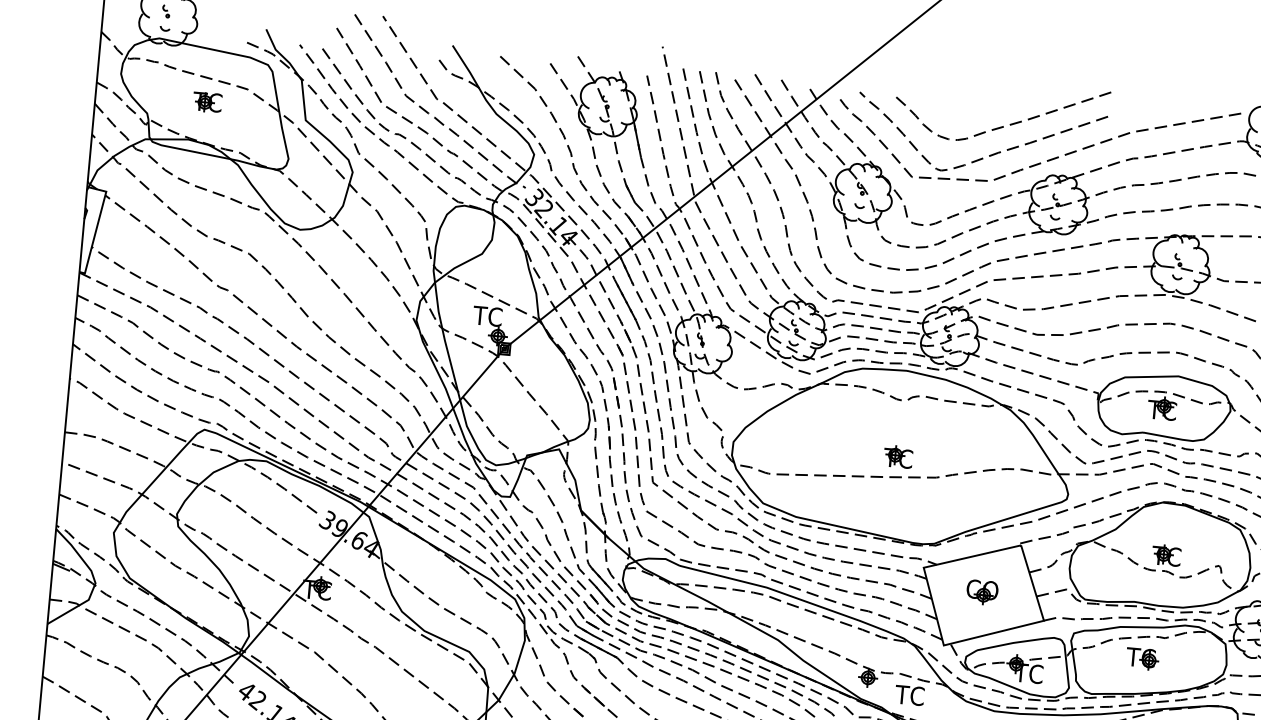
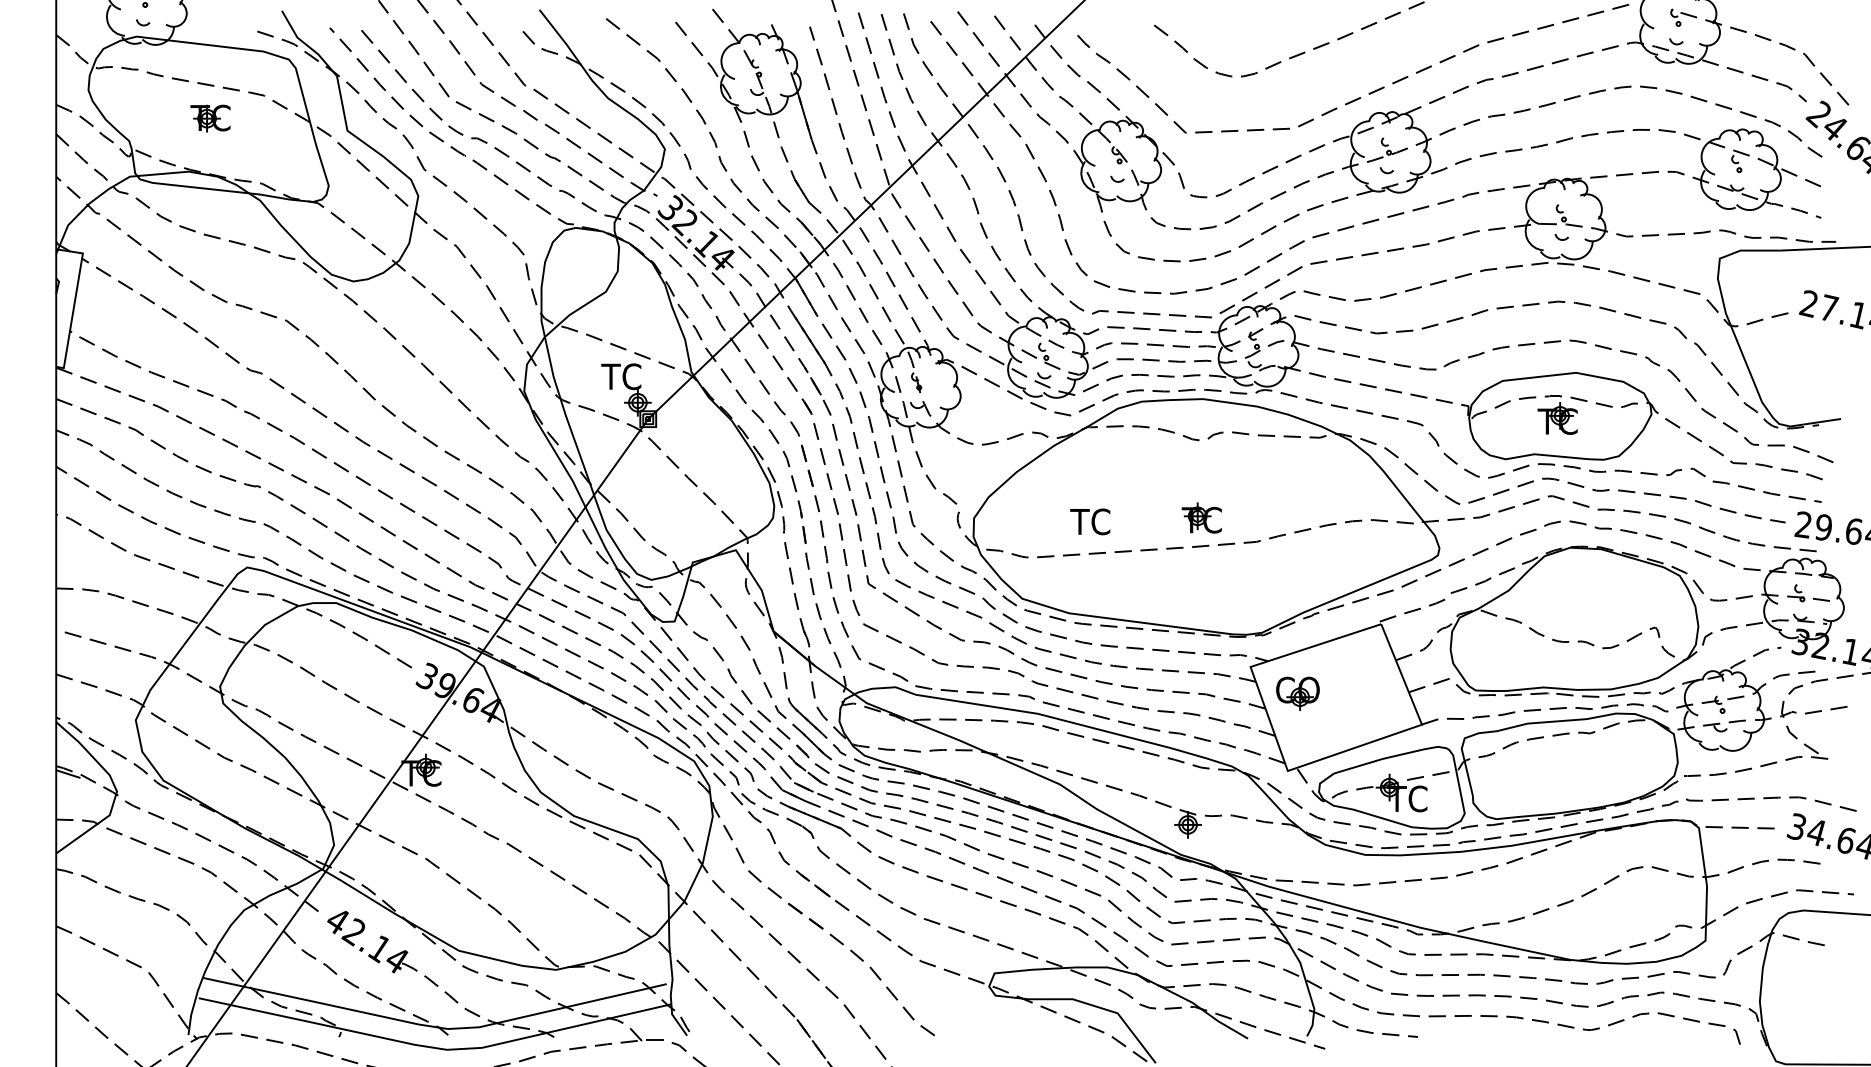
curve: (988, 155) -> (1288, 93), removed
part: (1166, 555) -> (1581, 619), removed
part: (982, 592) -> (1297, 693), moved
part: (1142, 658) -> (1561, 764), removed
text: (909, 695) -> (1090, 521), moved

